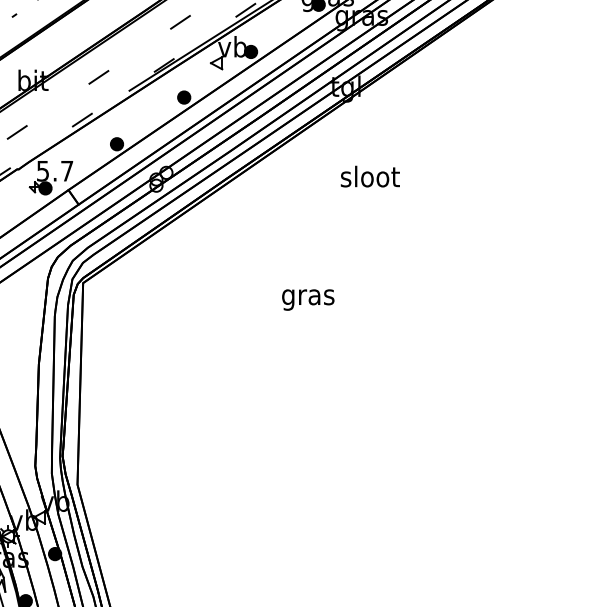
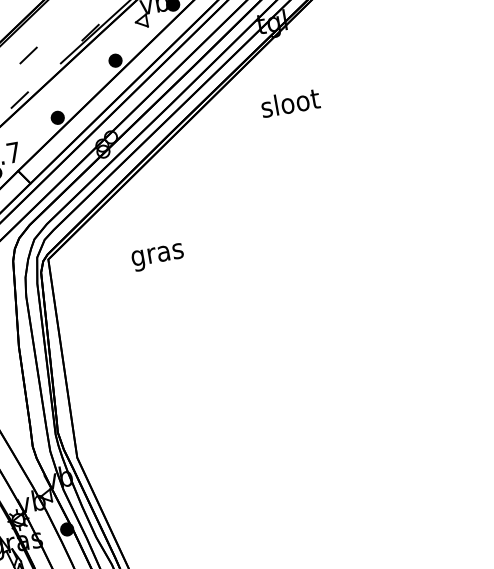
text: (369, 176) -> (289, 102), moved
text: (308, 299) -> (158, 256), moved

